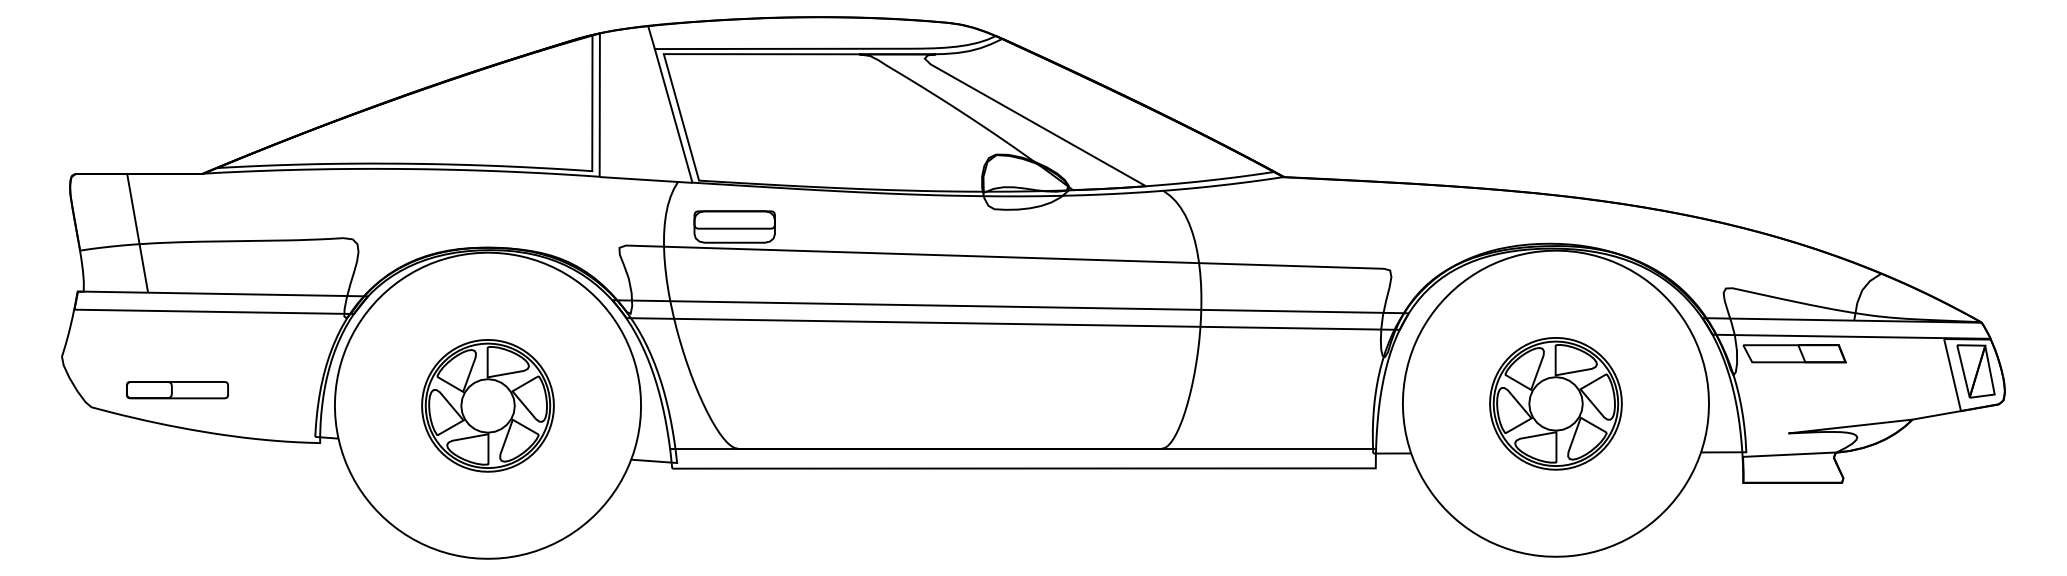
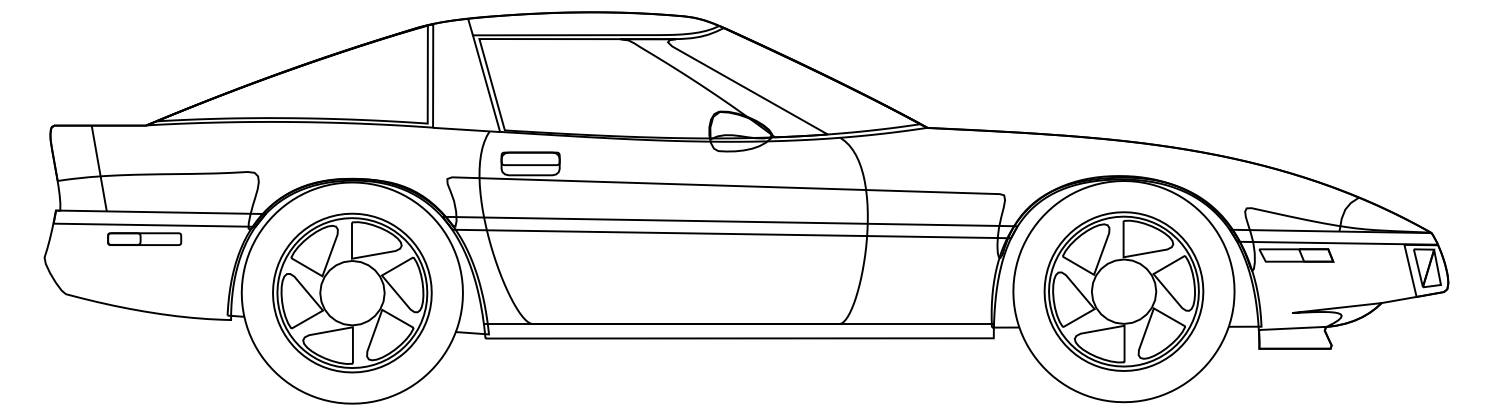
part: (177, 390) -> (144, 239), moved
part: (1555, 403) -> (1123, 291), size x1.67
part: (487, 405) -> (352, 292), size x1.67

